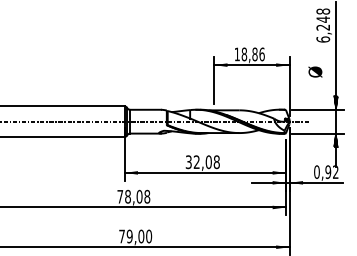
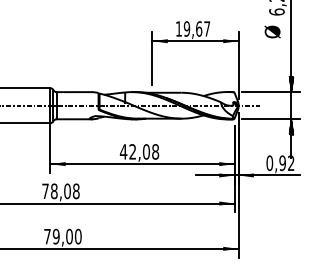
text: (252, 54) -> (196, 29), 18,86 -> 19,67
text: (315, 71) -> (272, 31), moved
text: (188, 162) -> (123, 152), 32,08 -> 42,08

